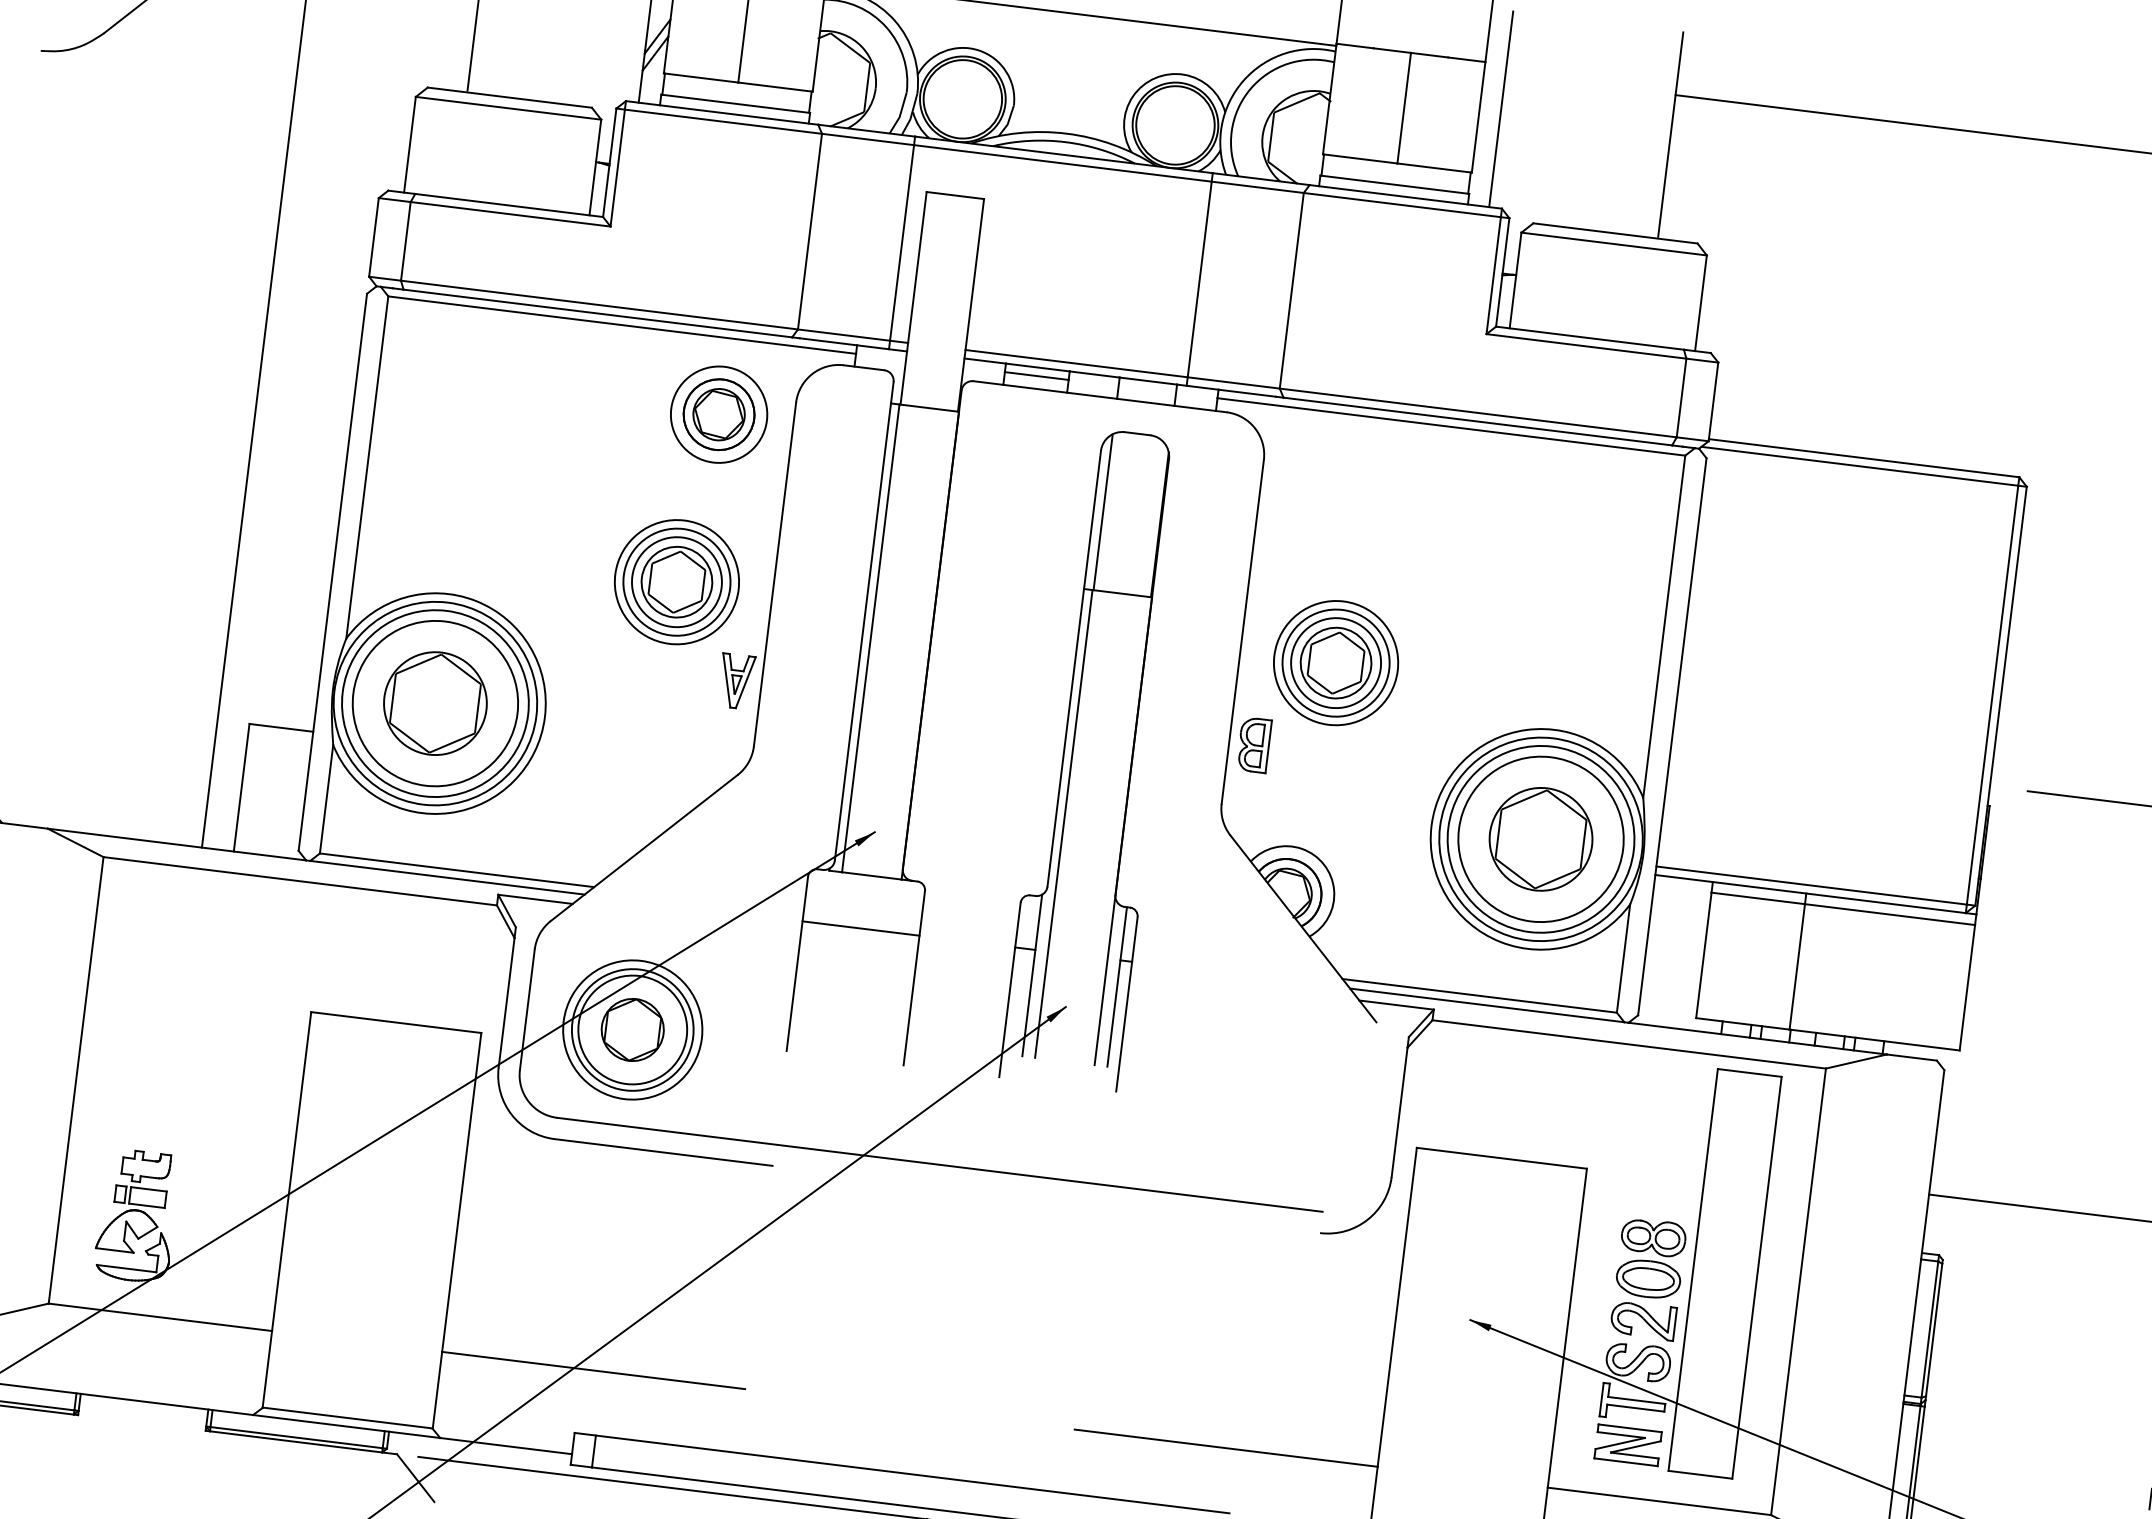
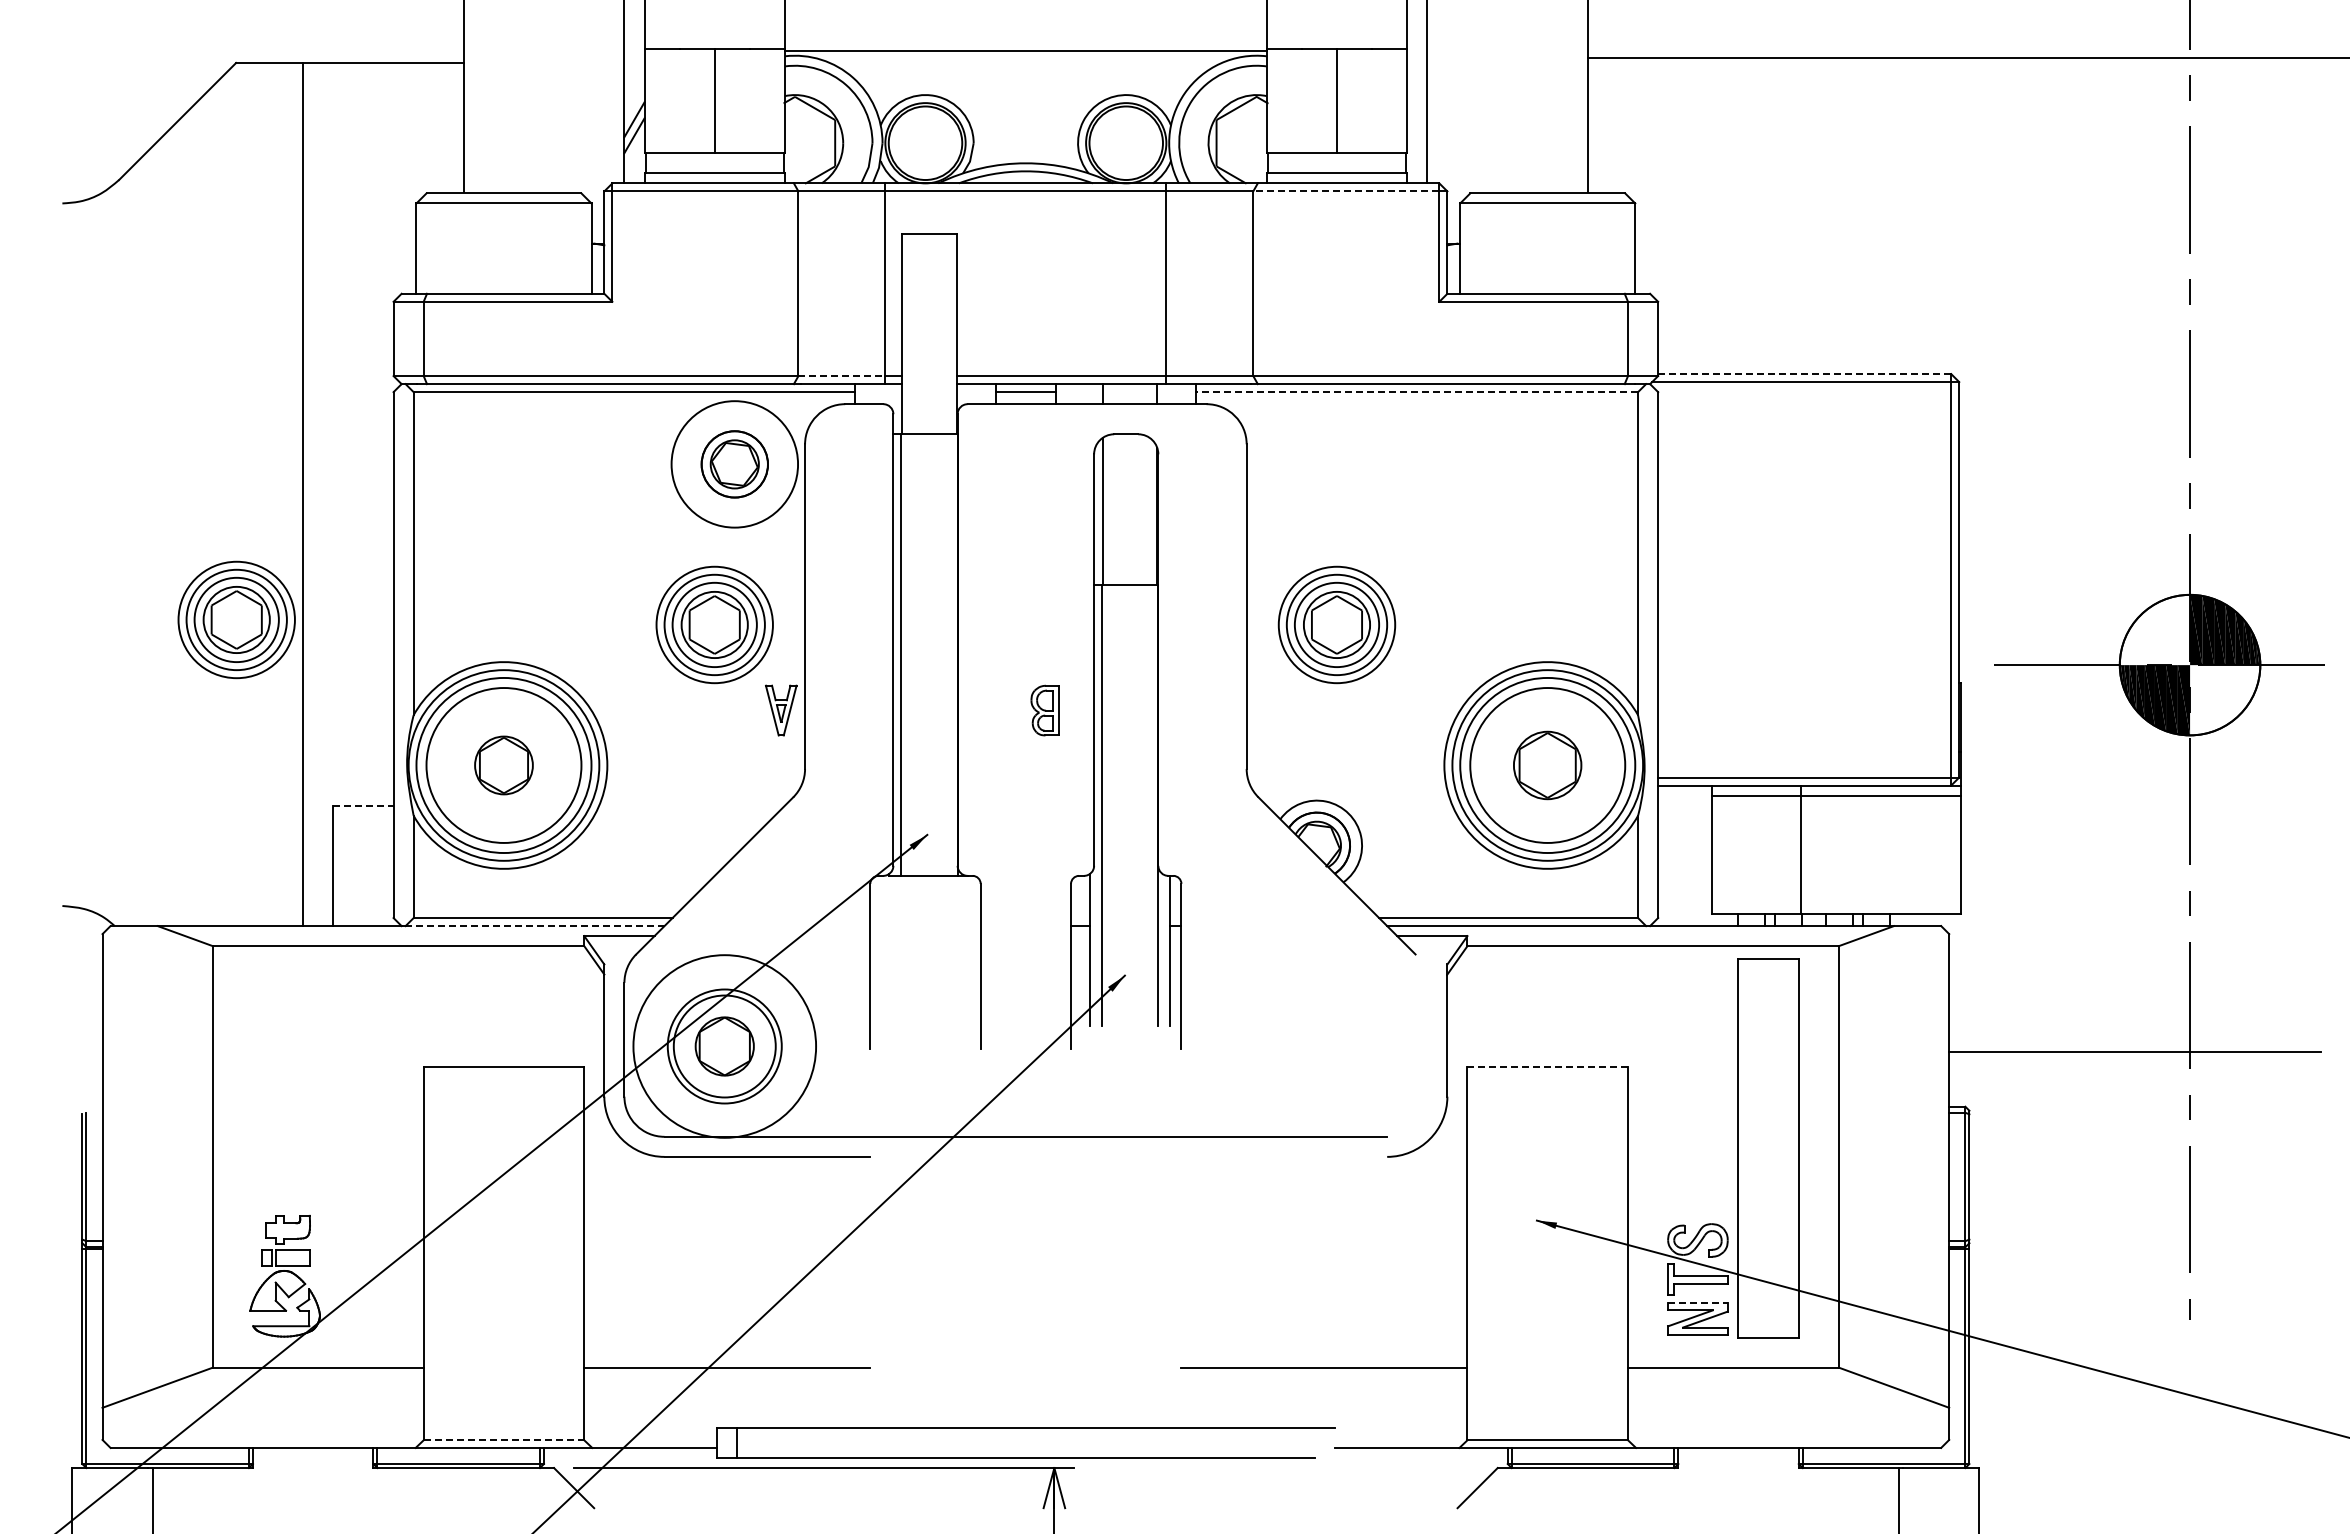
line: (1401, 205) -> (1345, 191), solid -> dashed
line: (844, 335) -> (842, 376), solid -> dashed
circle: (718, 414) -> (734, 464), size x1.4
line: (1451, 427) -> (1417, 392), solid -> dashed
line: (1863, 458) -> (1804, 374), solid -> dashed
part: (171, 514) -> (236, 619), added
part: (434, 703) -> (503, 765), size x0.6
line: (281, 727) -> (363, 805), solid -> dashed
part: (1253, 744) -> (1044, 710), moved
part: (1540, 839) -> (1547, 765), size x0.7
line: (446, 878) -> (534, 926), solid -> dashed
line: (860, 928) -> (925, 926), removed
circle: (632, 1029) -> (724, 1046), size x1.4
line: (1502, 1158) -> (1548, 1066), solid -> dashed
part: (1648, 1278) -> (1697, 1161), removed
line: (348, 1417) -> (504, 1439), solid -> dashed
line: (1629, 1428) -> (1697, 1303), solid -> dashed

